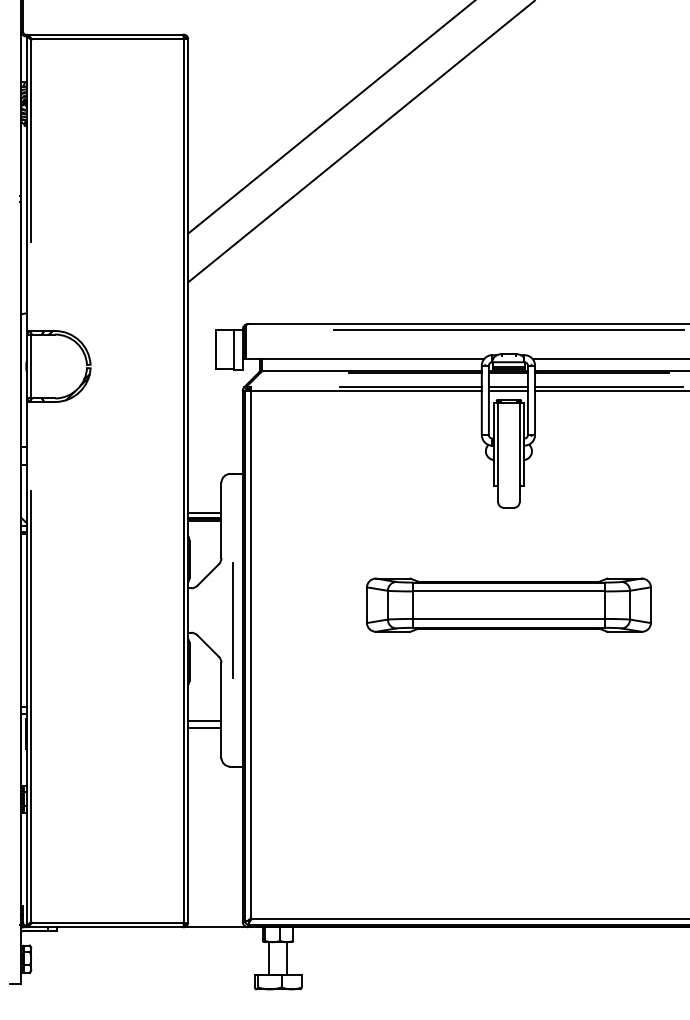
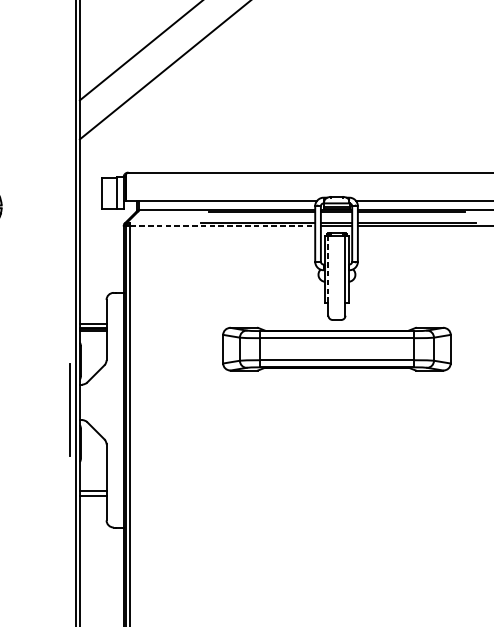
line: (508, 329) -> (336, 177), removed
line: (366, 391) -> (222, 226), solid -> dashed
line: (498, 444) -> (328, 269), solid -> dashed
part: (508, 604) -> (336, 348), moved
line: (232, 620) -> (69, 410), moved

